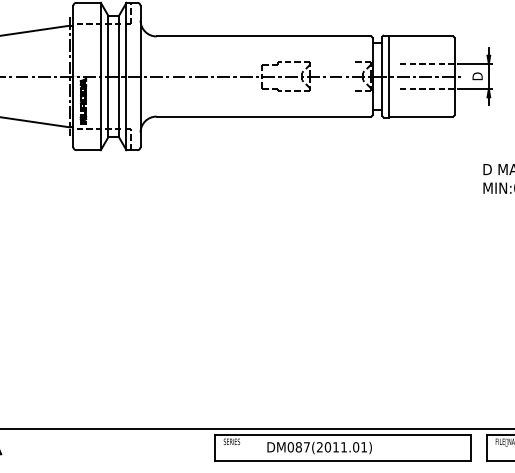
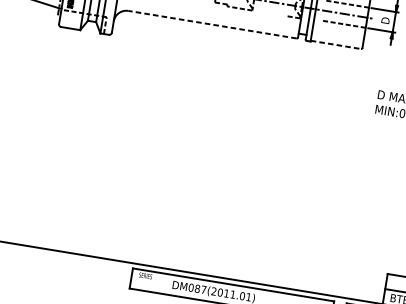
line: (263, 116) -> (212, 24), solid -> dashed
line: (421, 116) -> (336, 44), solid -> dashed

